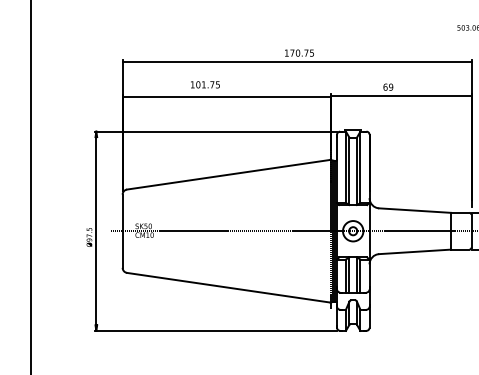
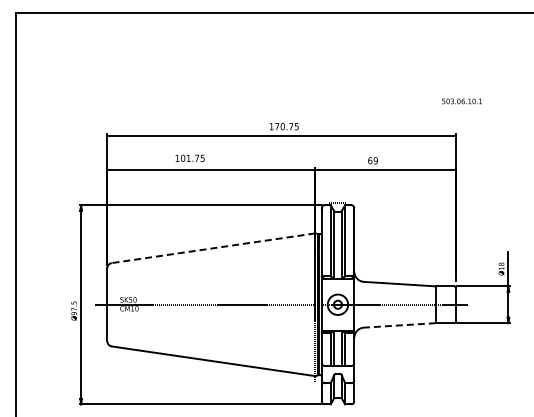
line: (228, 174) -> (213, 248), solid -> dashed
line: (414, 251) -> (399, 325), solid -> dashed

